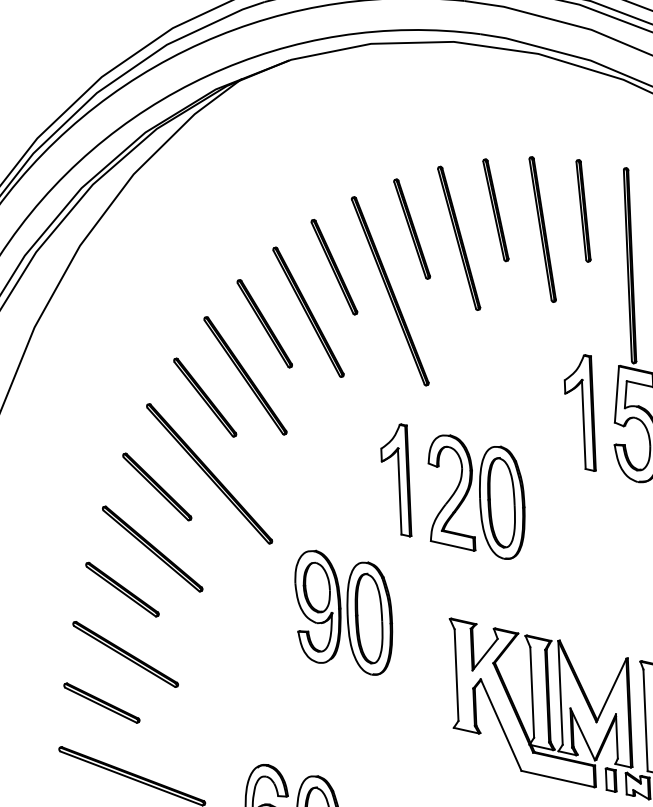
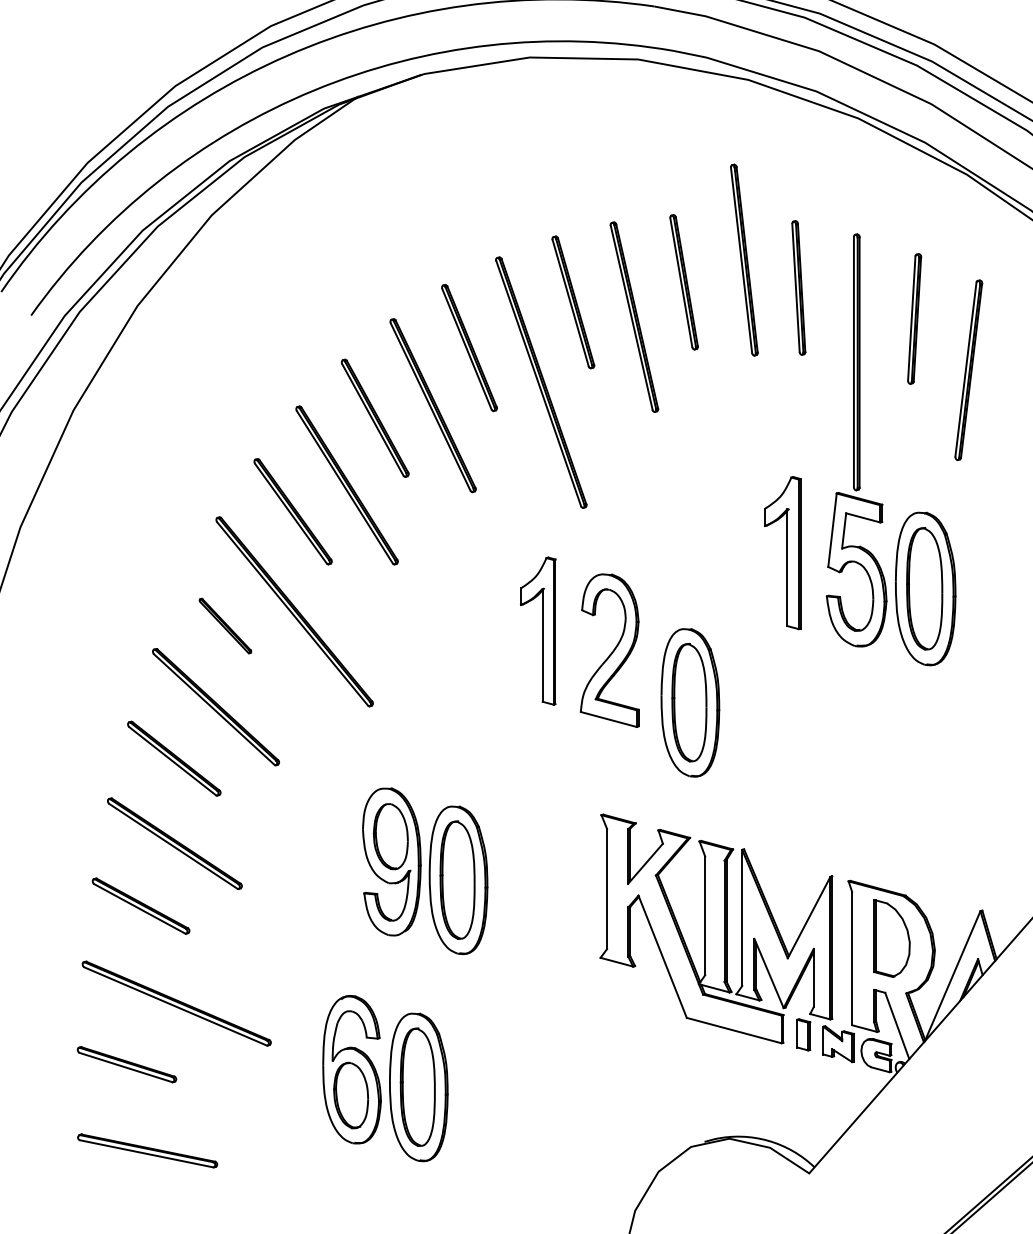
part: (542, 229) -> (744, 259), moved
part: (157, 486) -> (225, 625), size x0.6
part: (502, 502) -> (690, 702), moved
part: (344, 613) -> (425, 871), moved

